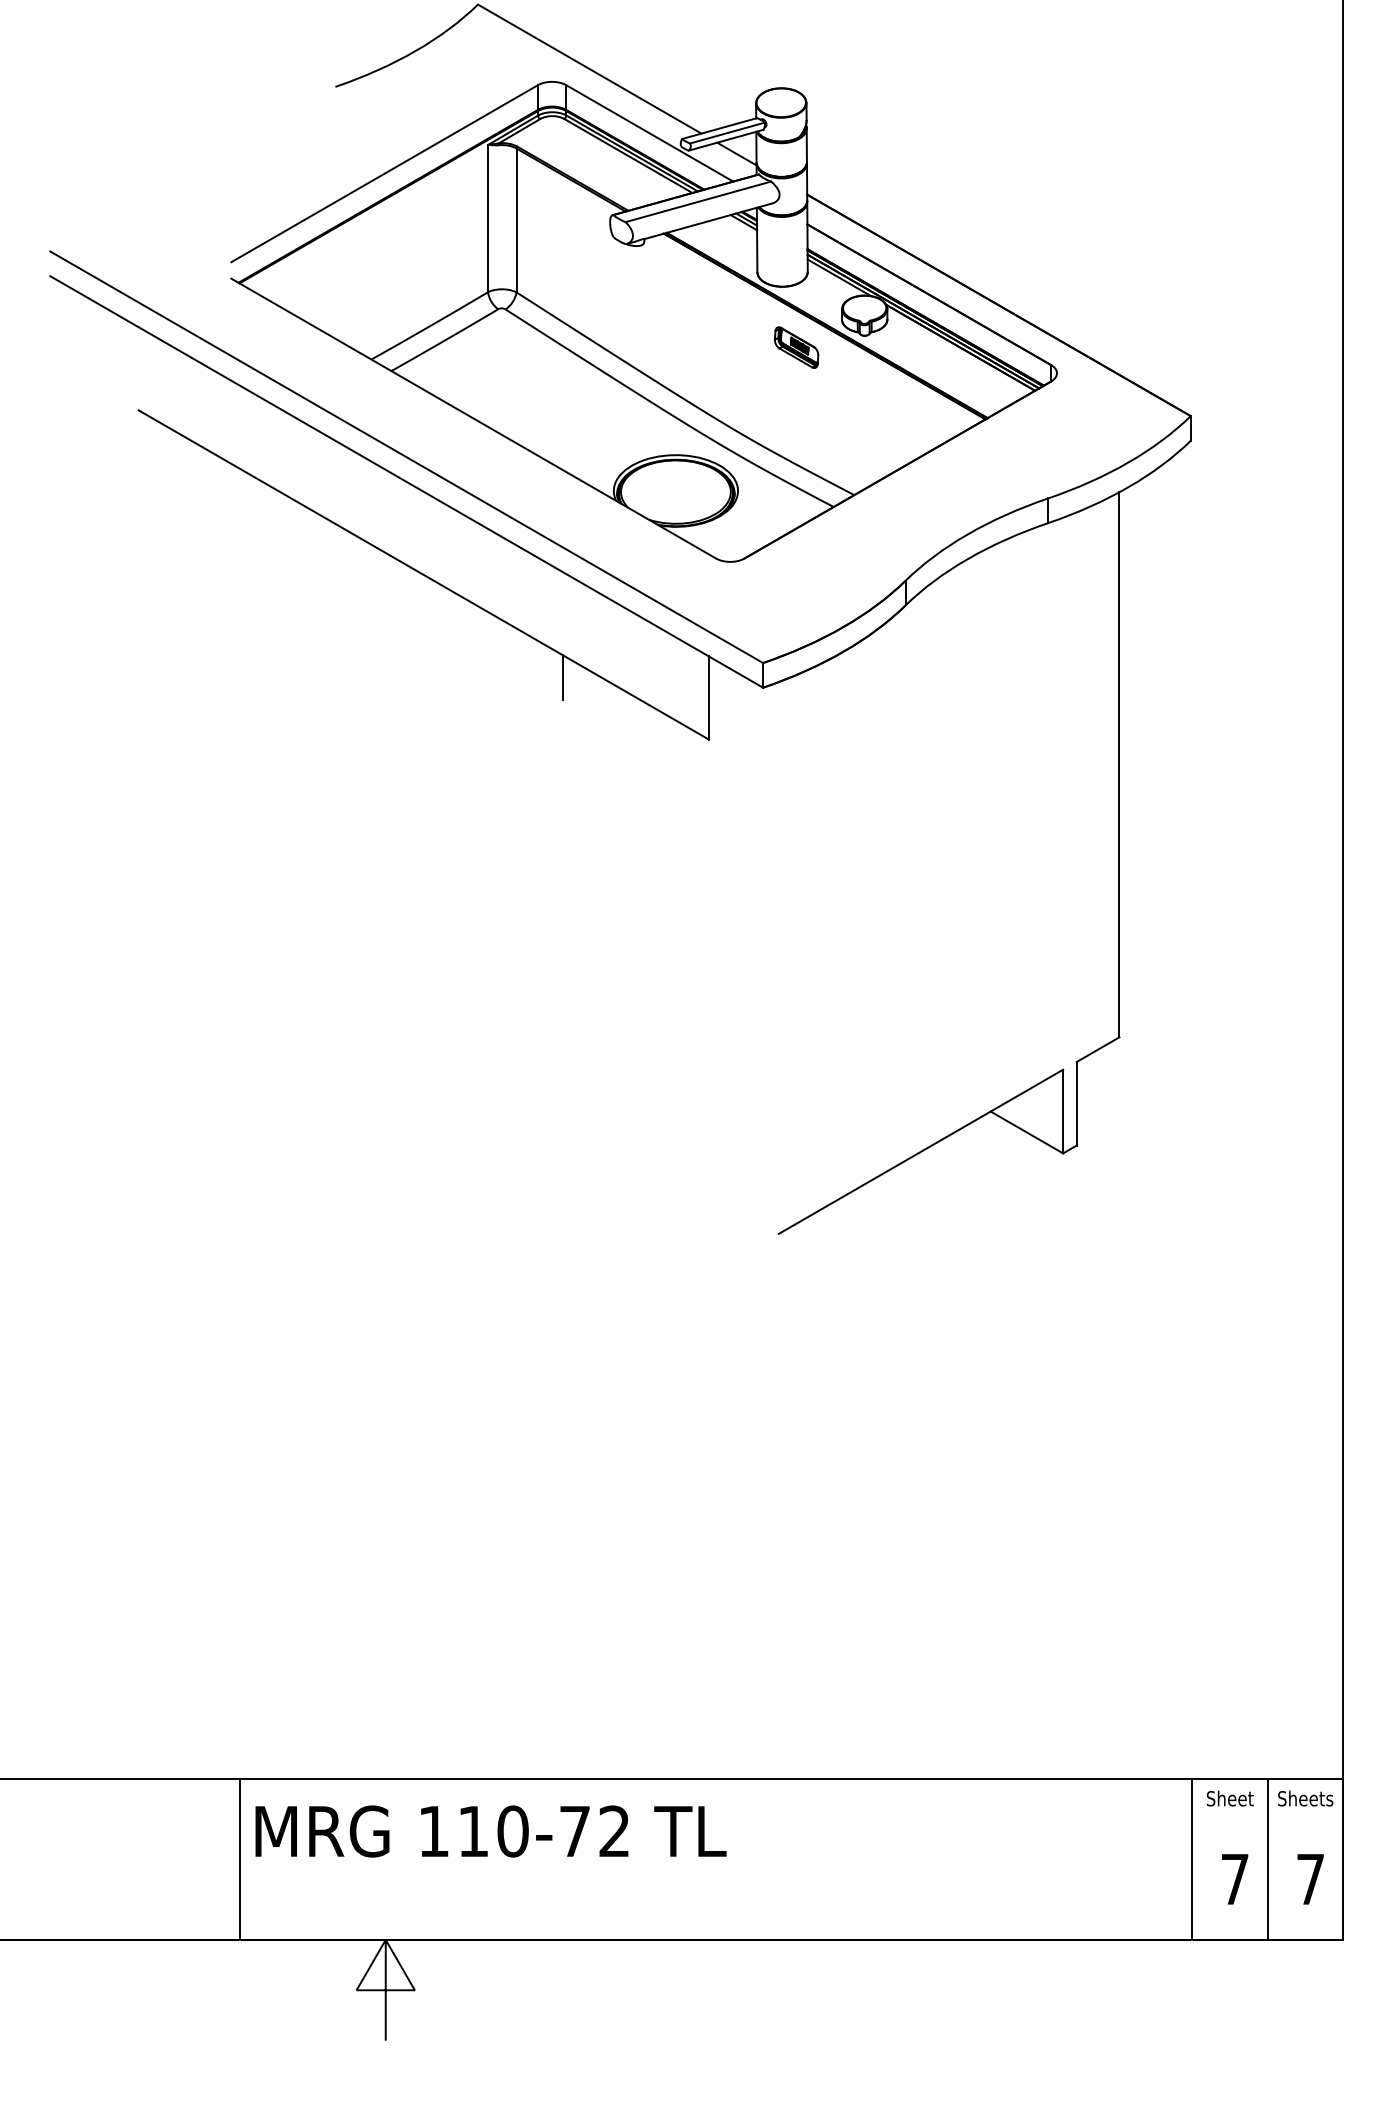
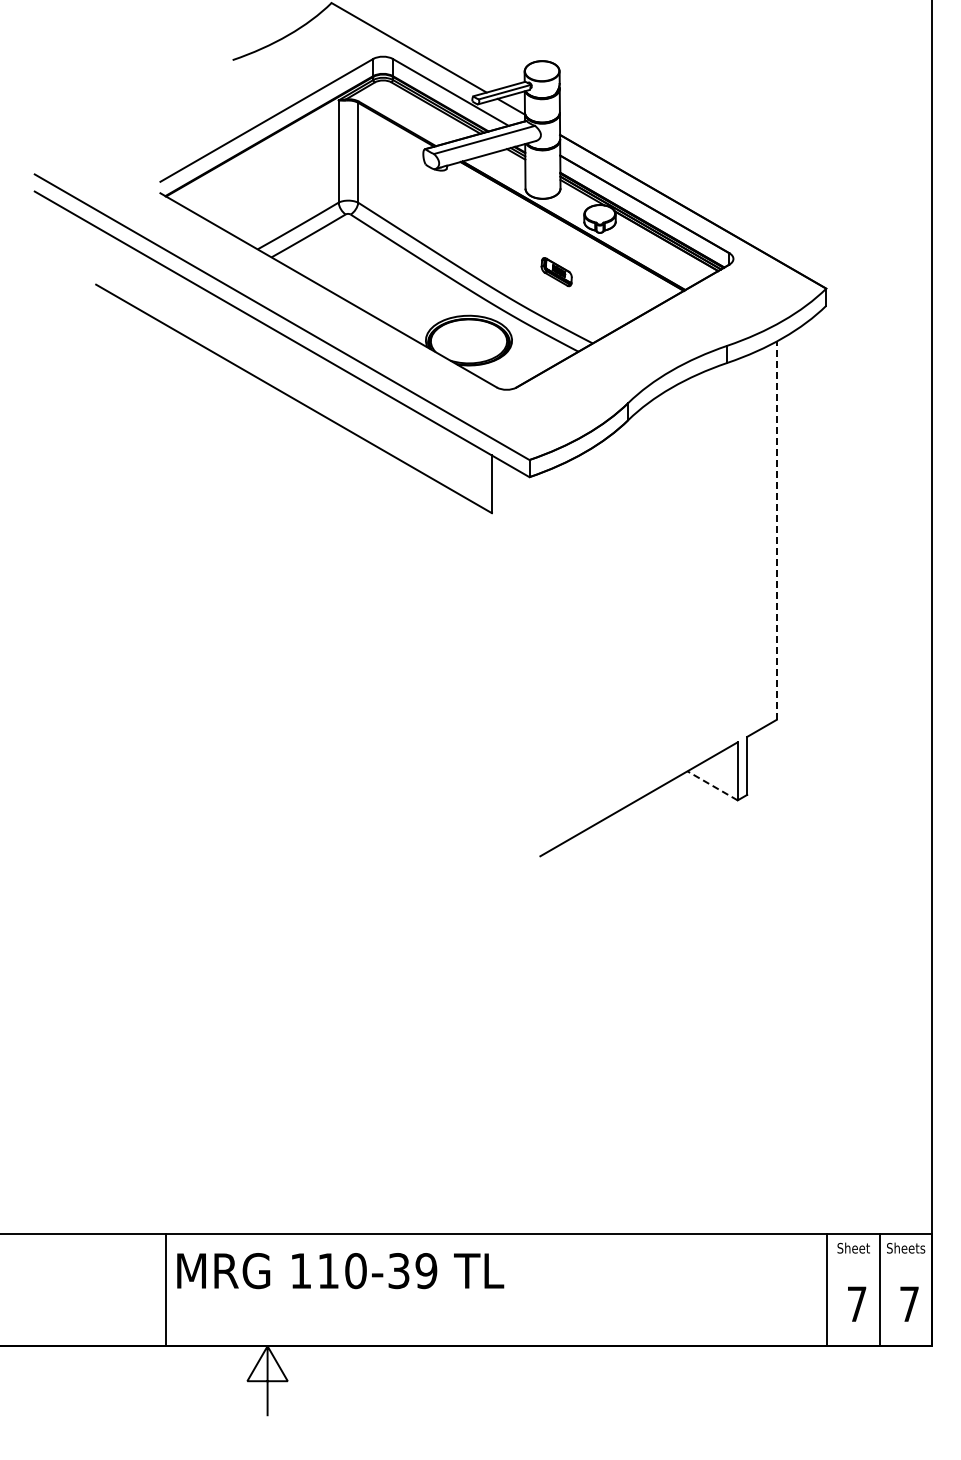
part: (796, 348) -> (556, 272), moved
line: (562, 676) -> (390, 469), removed
line: (1118, 764) -> (776, 530), solid -> dashed
line: (1026, 1131) -> (712, 785), solid -> dashed
text: (594, 1832) -> (412, 1271), 110-72 -> 110-39

